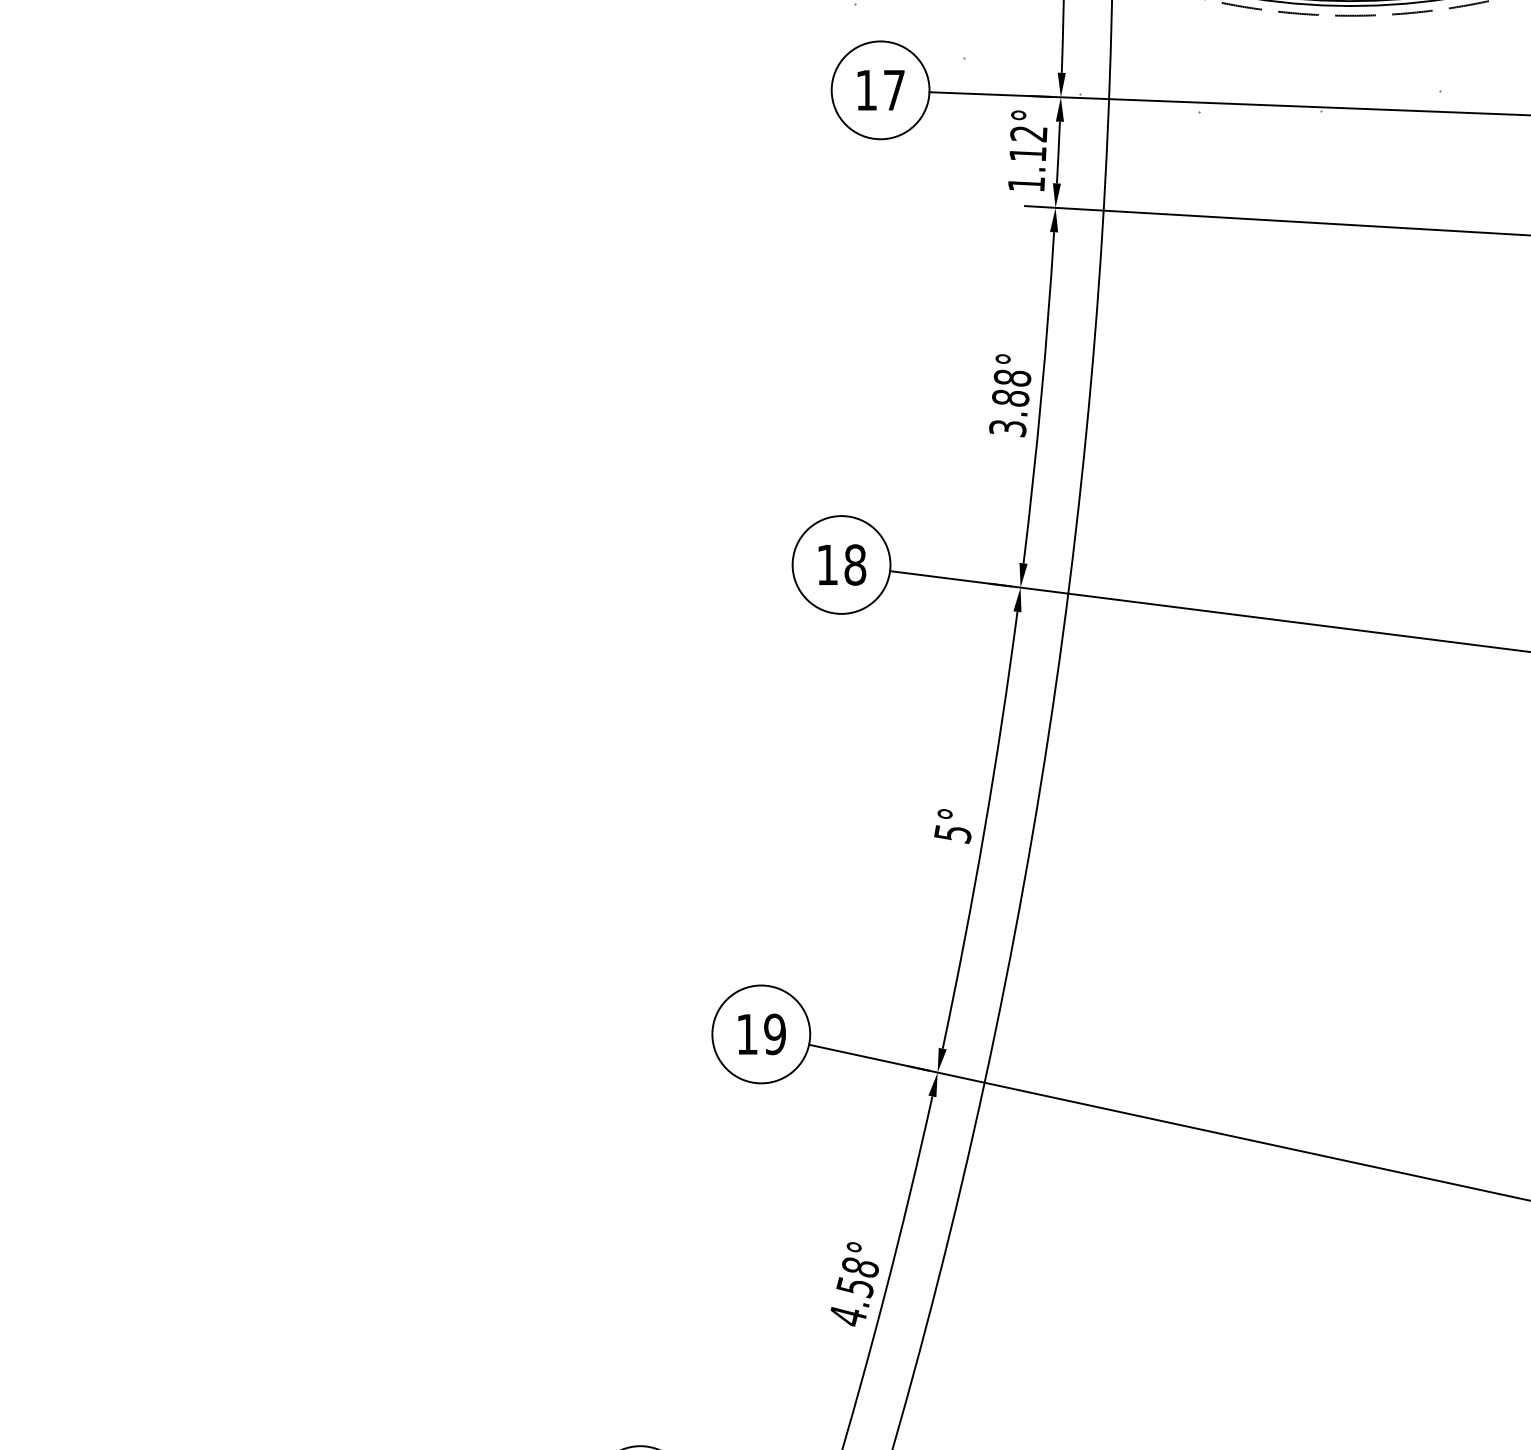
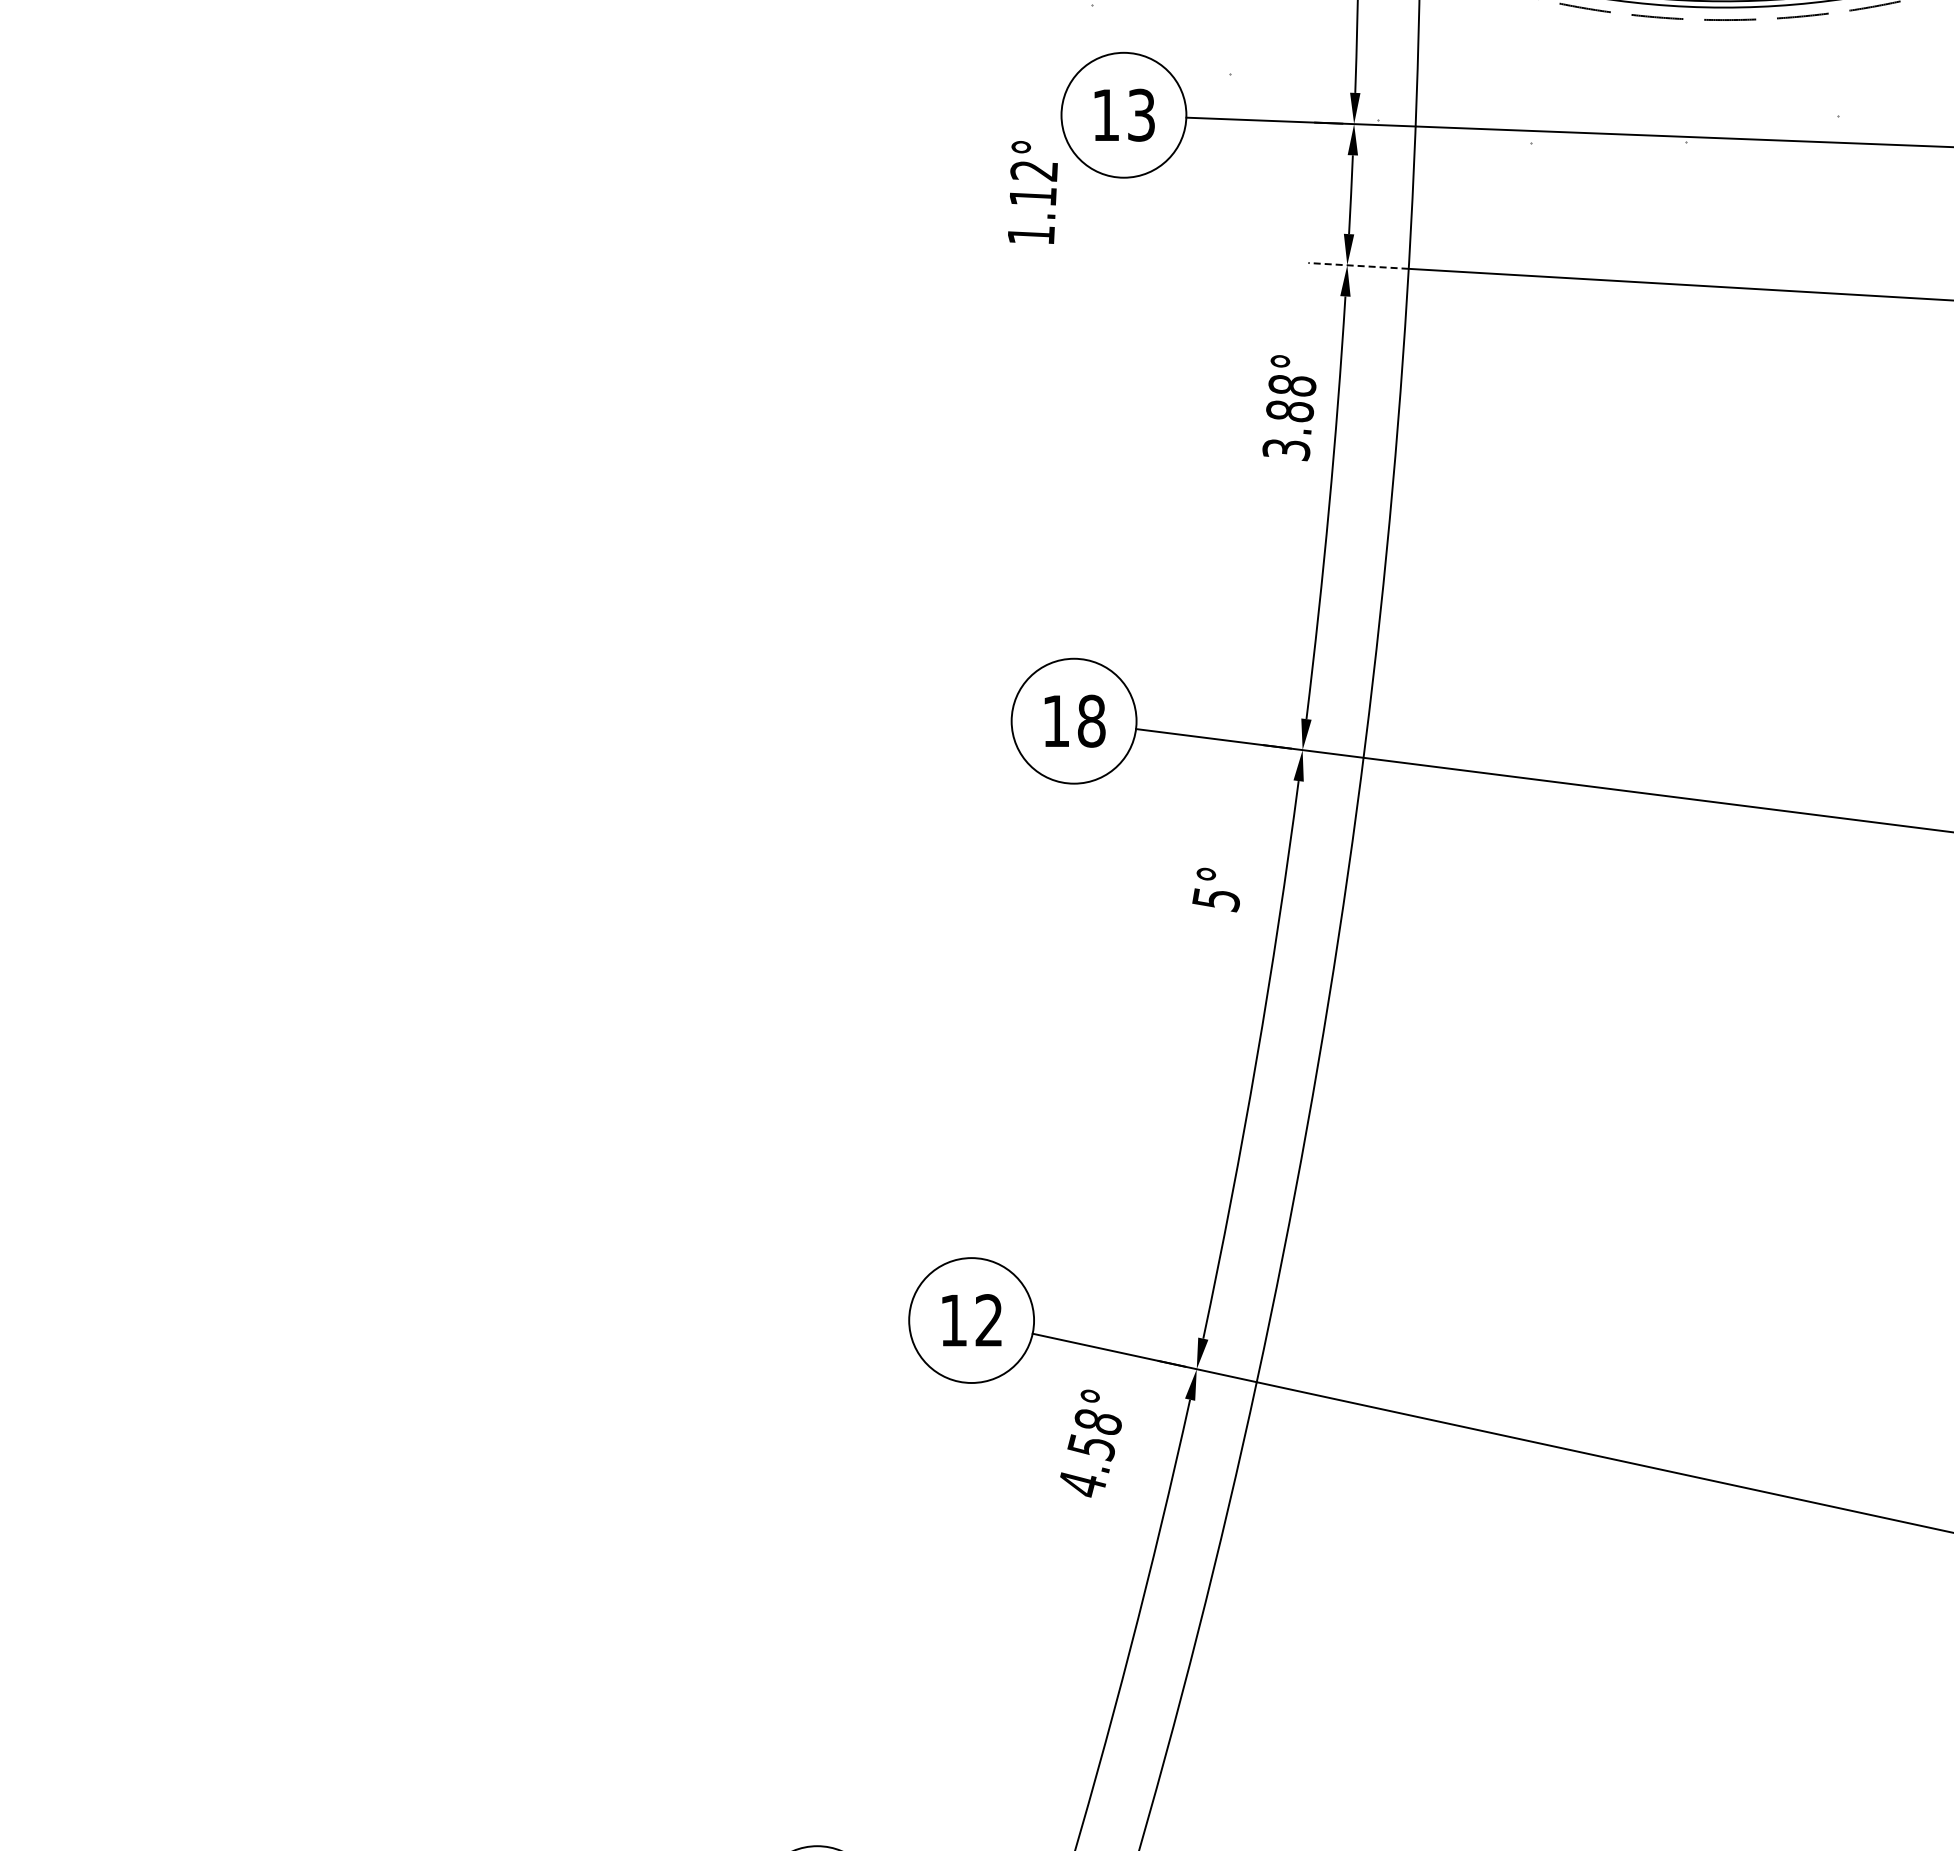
text: (894, 89) -> (1141, 114), 17 -> 13
text: (1027, 150) -> (1032, 192), moved
line: (1063, 208) -> (1357, 265), solid -> dashed
text: (1010, 396) -> (1289, 408), moved
text: (952, 826) -> (1215, 889), moved
text: (775, 1034) -> (989, 1320), 19 -> 12
text: (854, 1284) -> (1090, 1443), moved

